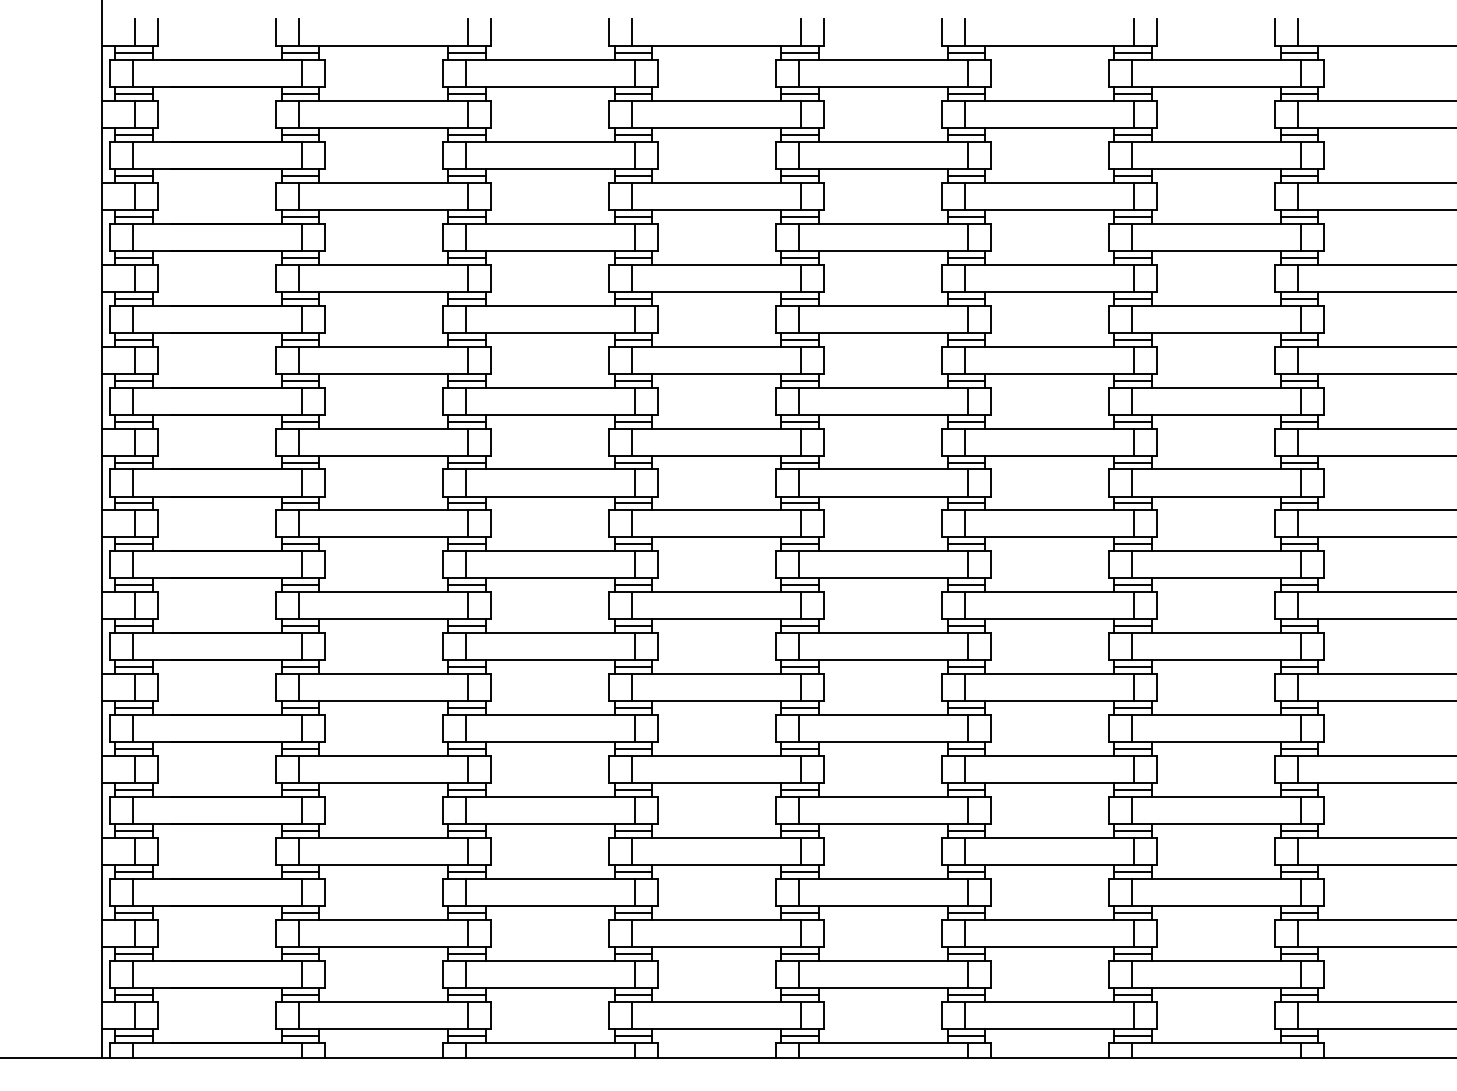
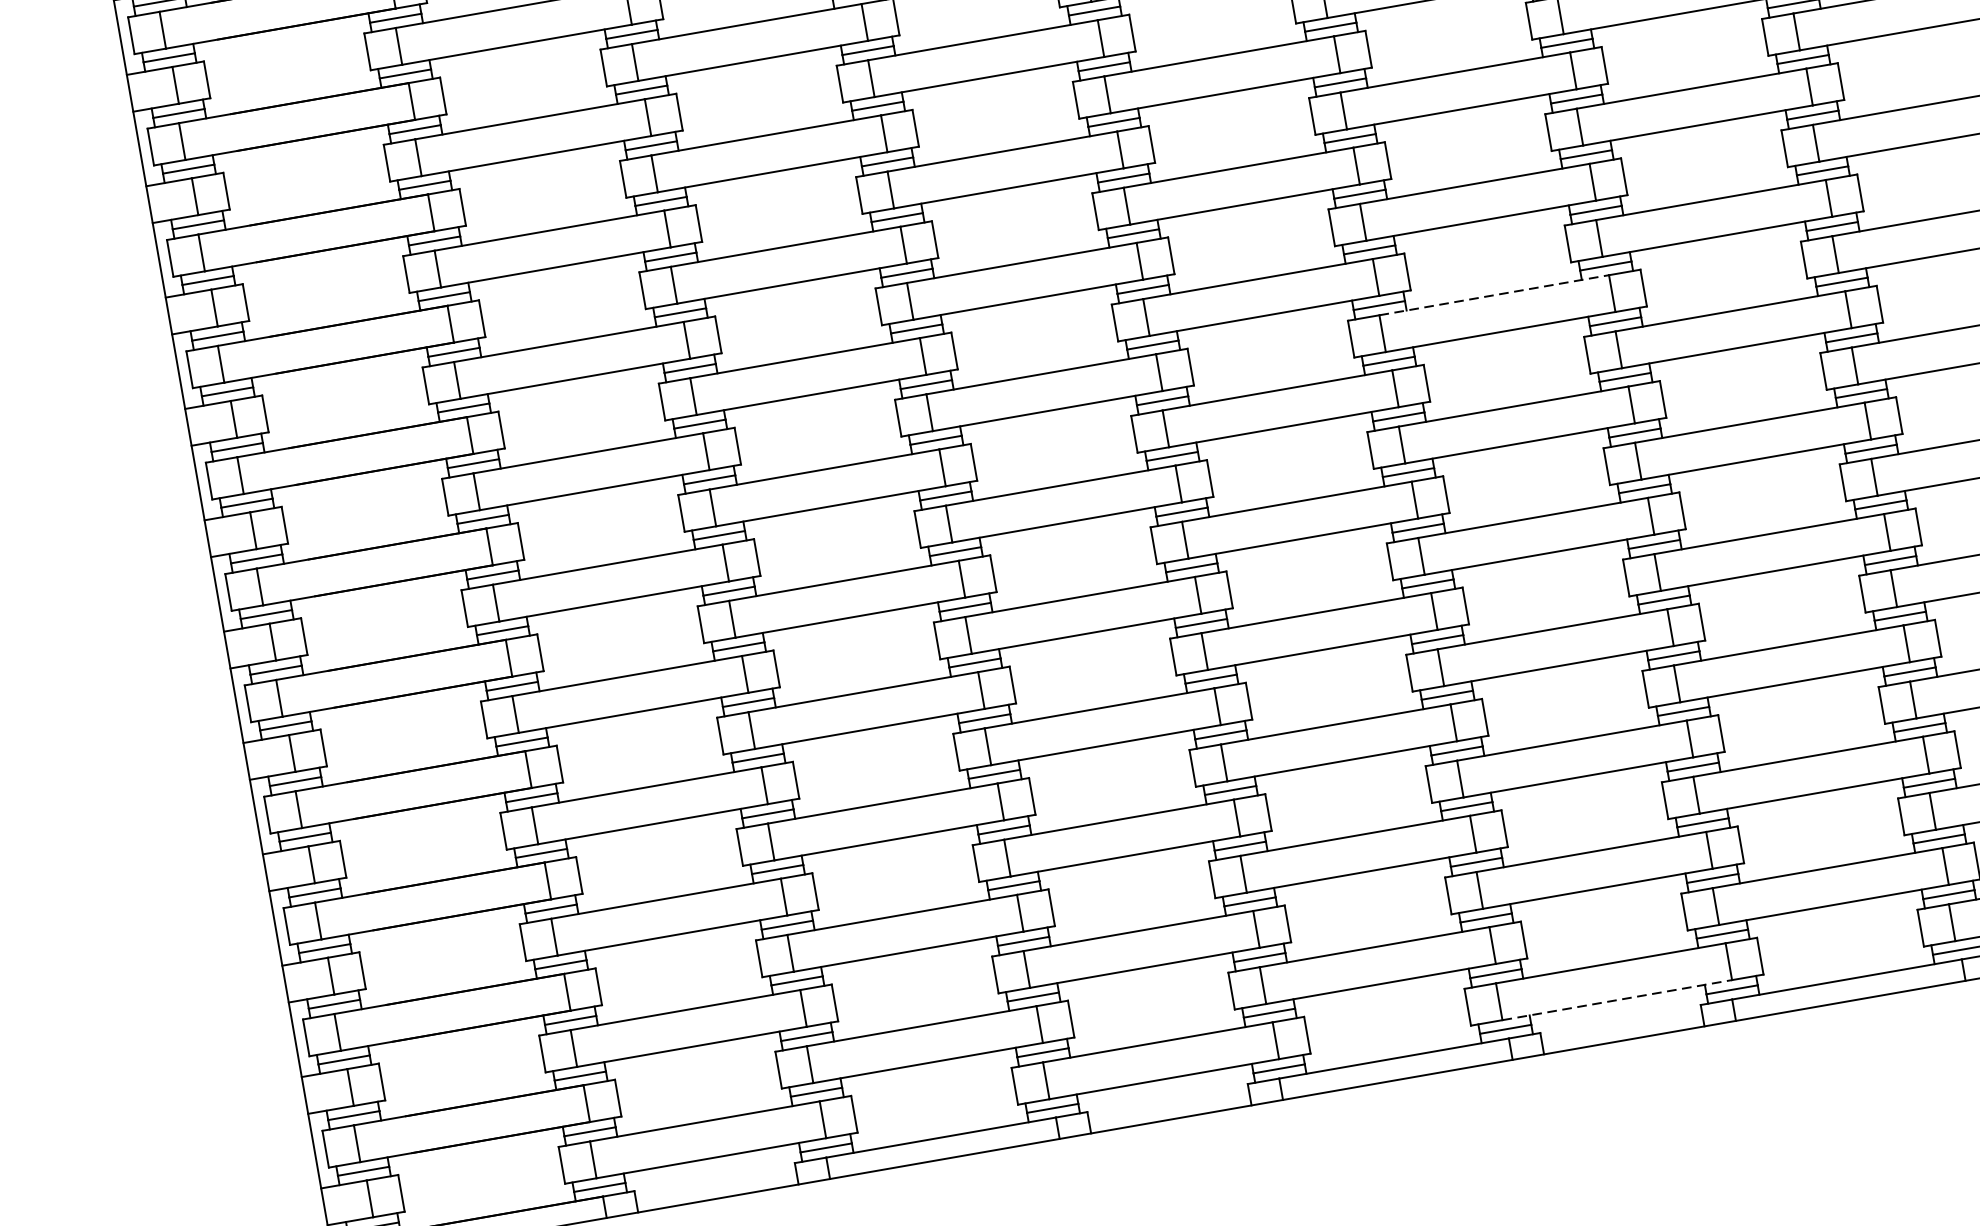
line: (1050, 510) -> (1495, 295), solid -> dashed
line: (1050, 1028) -> (1618, 999), solid -> dashed

